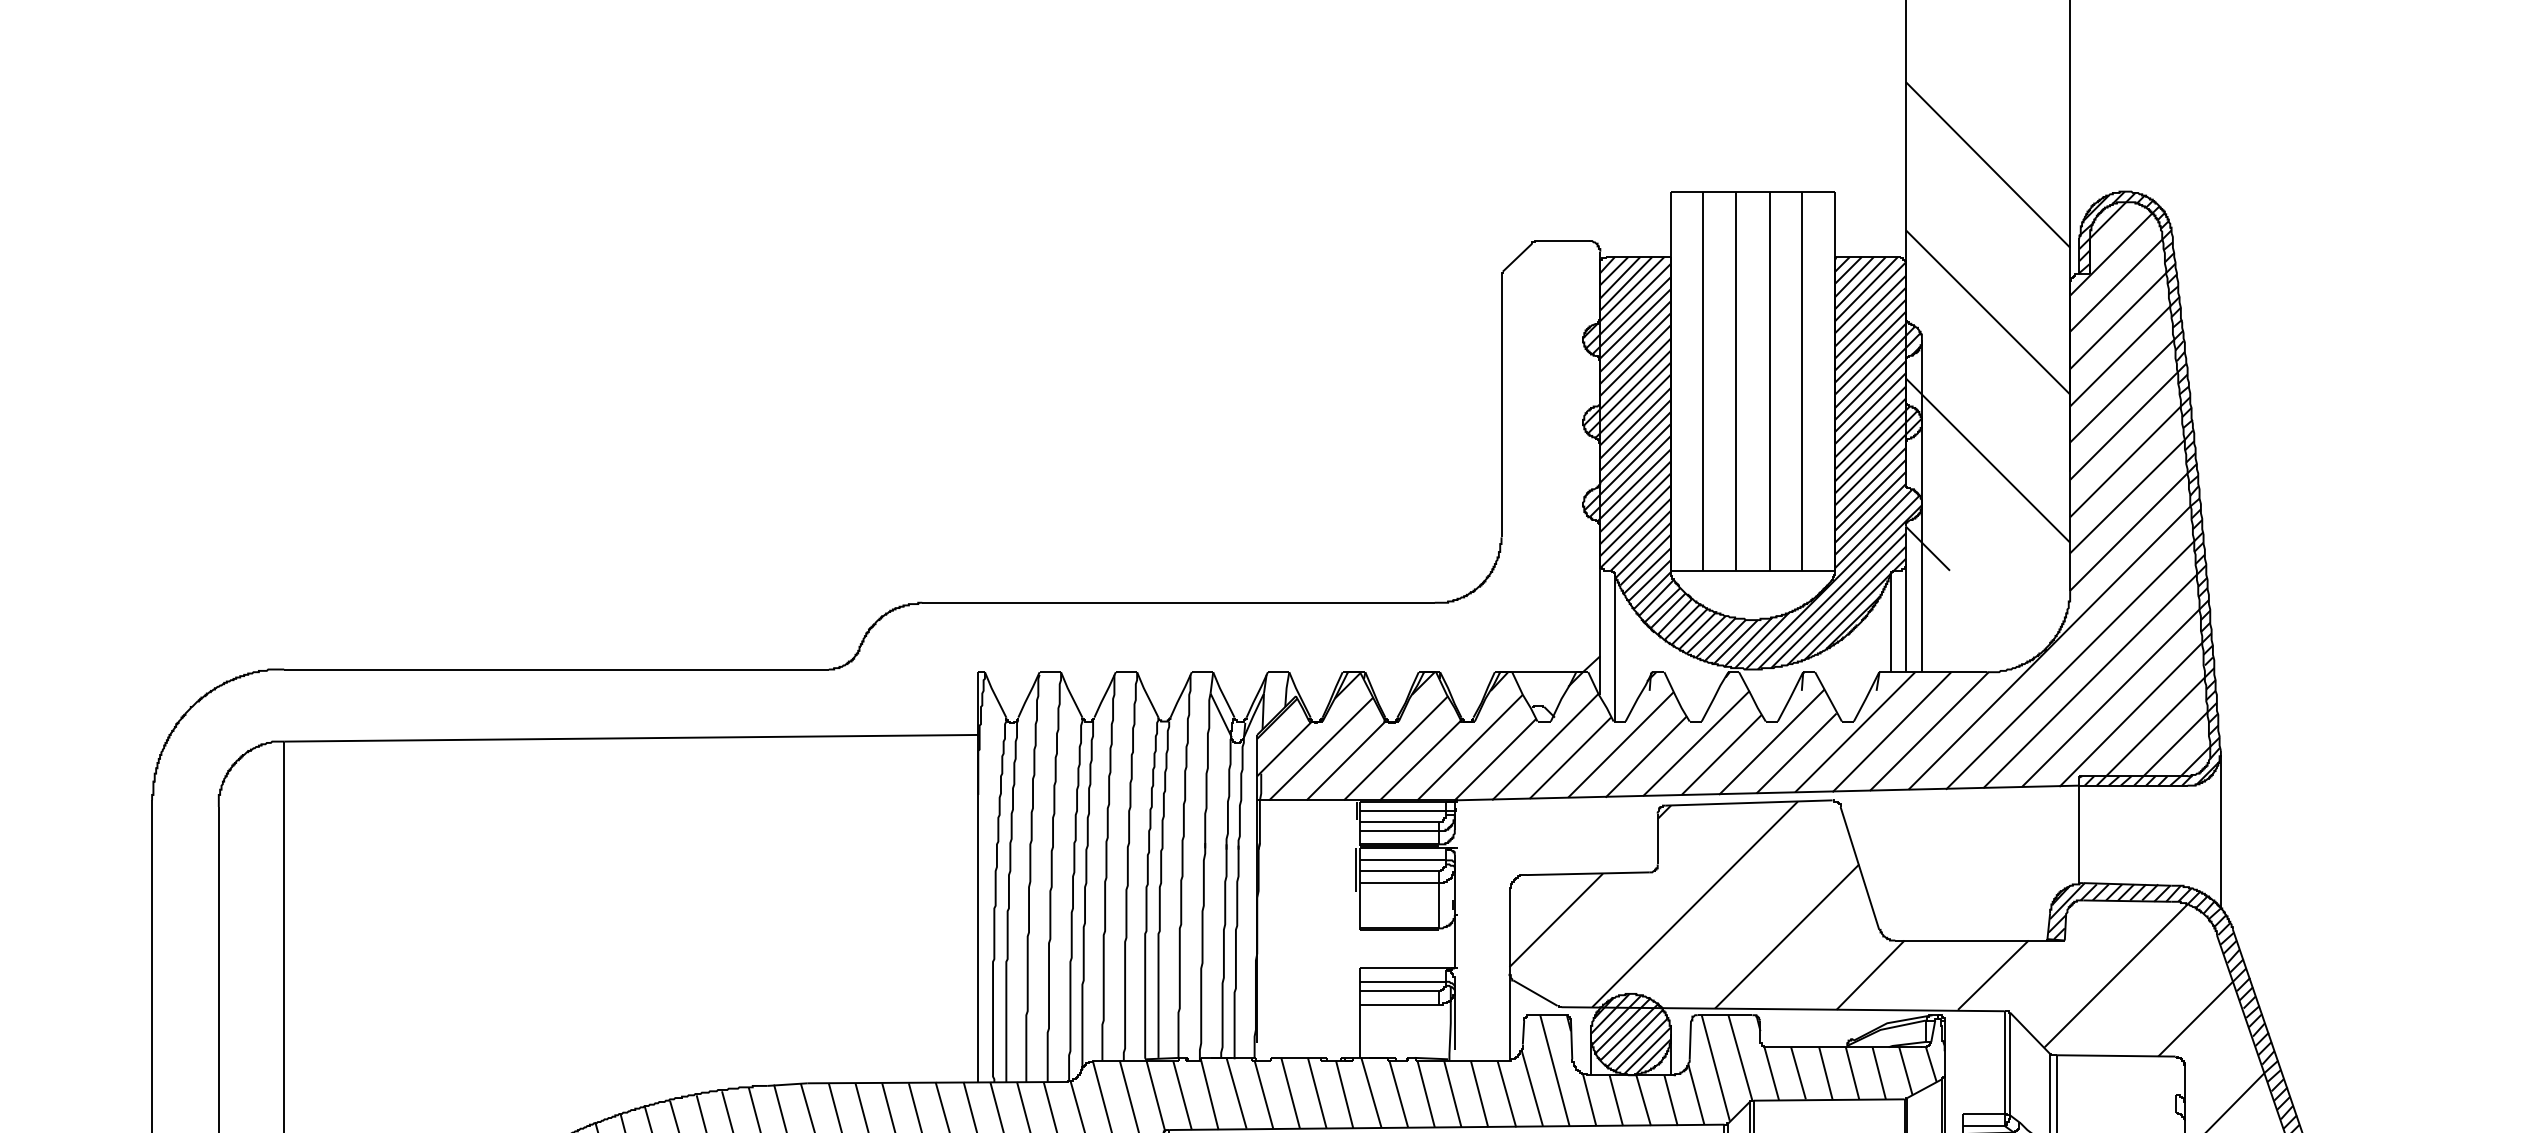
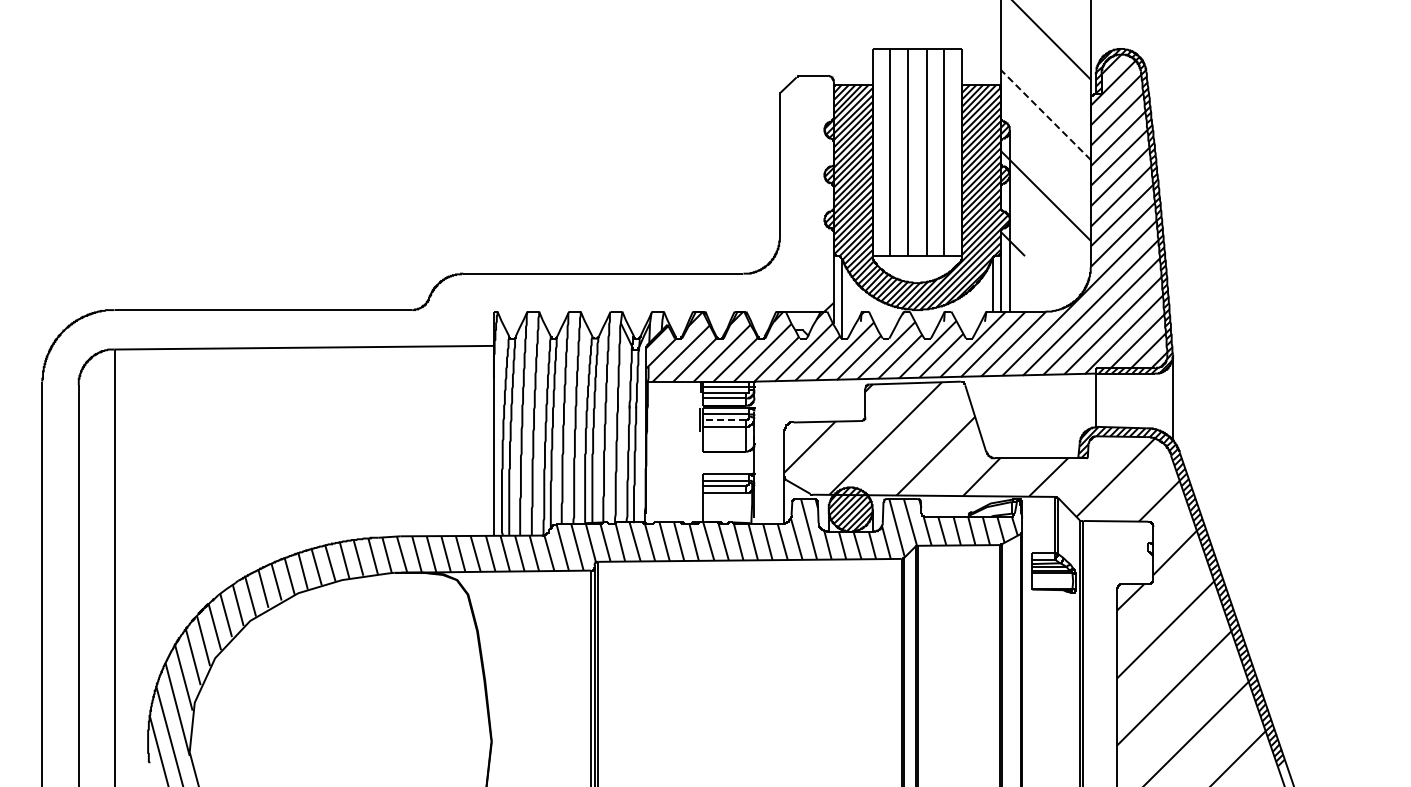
line: (1987, 311) -> (1045, 114), solid -> dashed
line: (1400, 871) -> (724, 420), solid -> dashed

